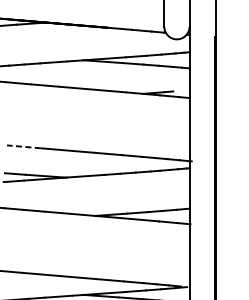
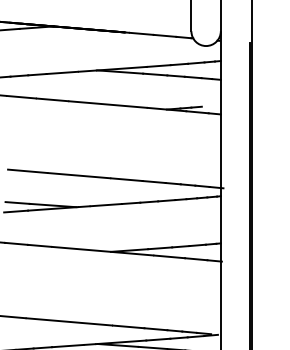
line: (23, 146) -> (27, 171), dashed -> solid

